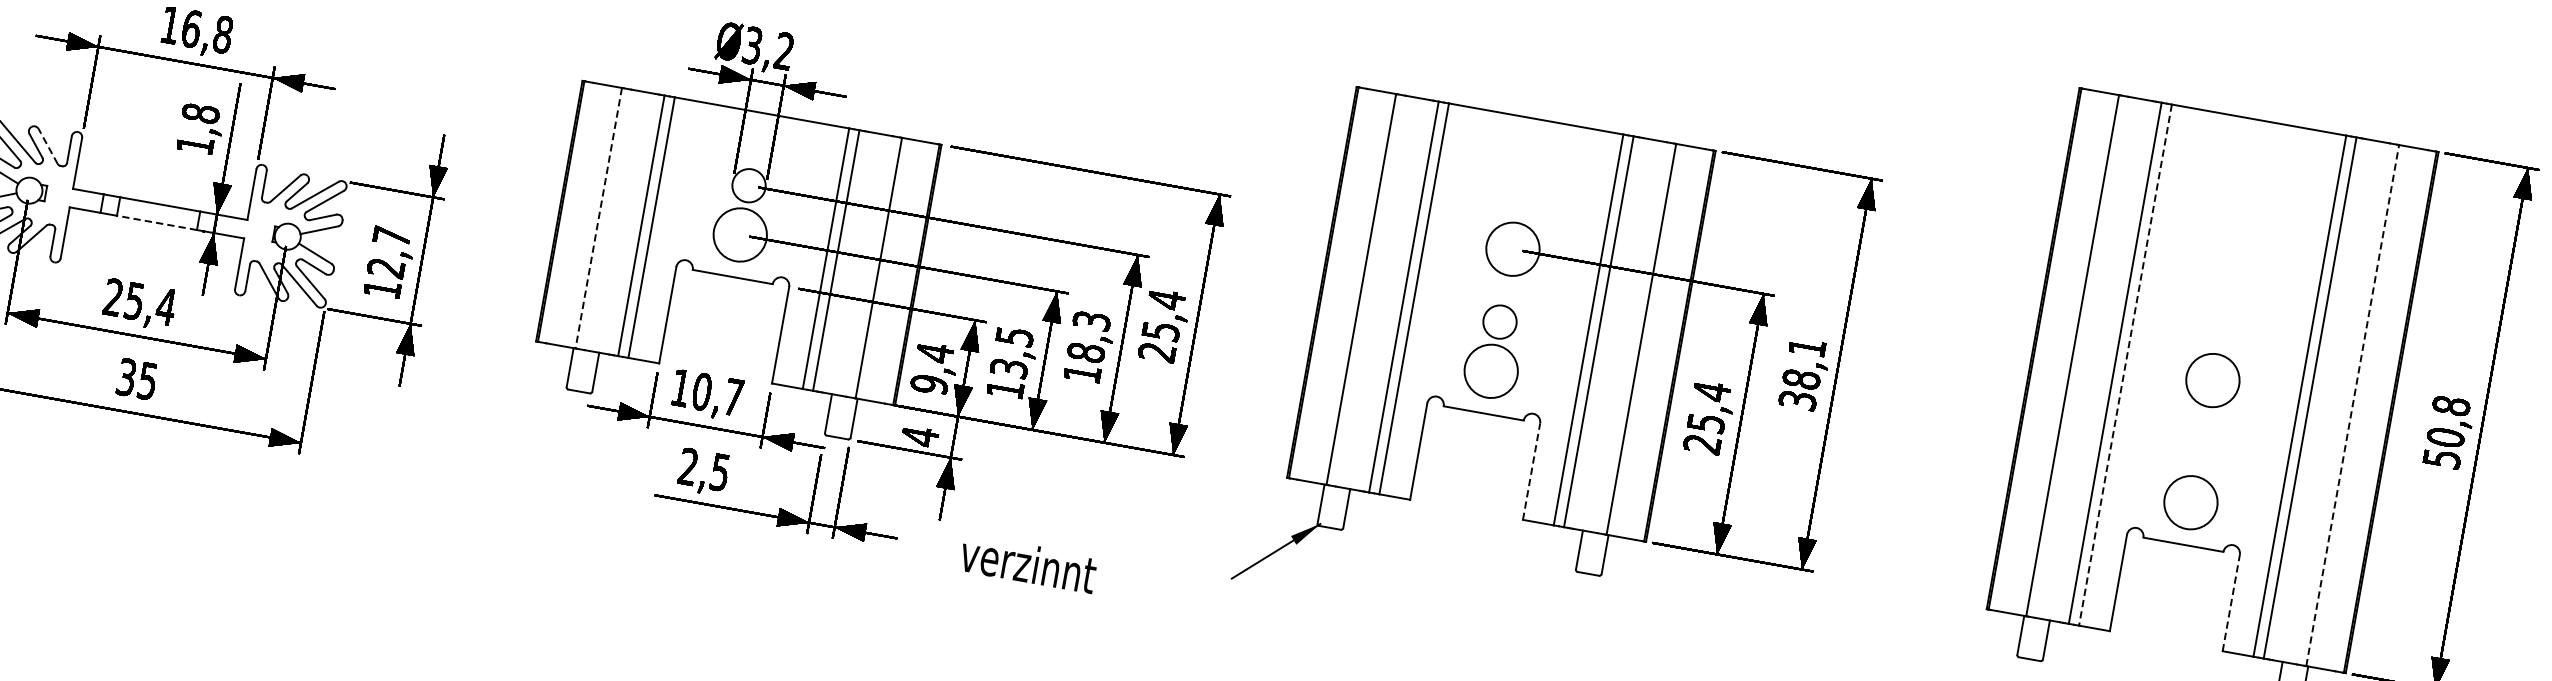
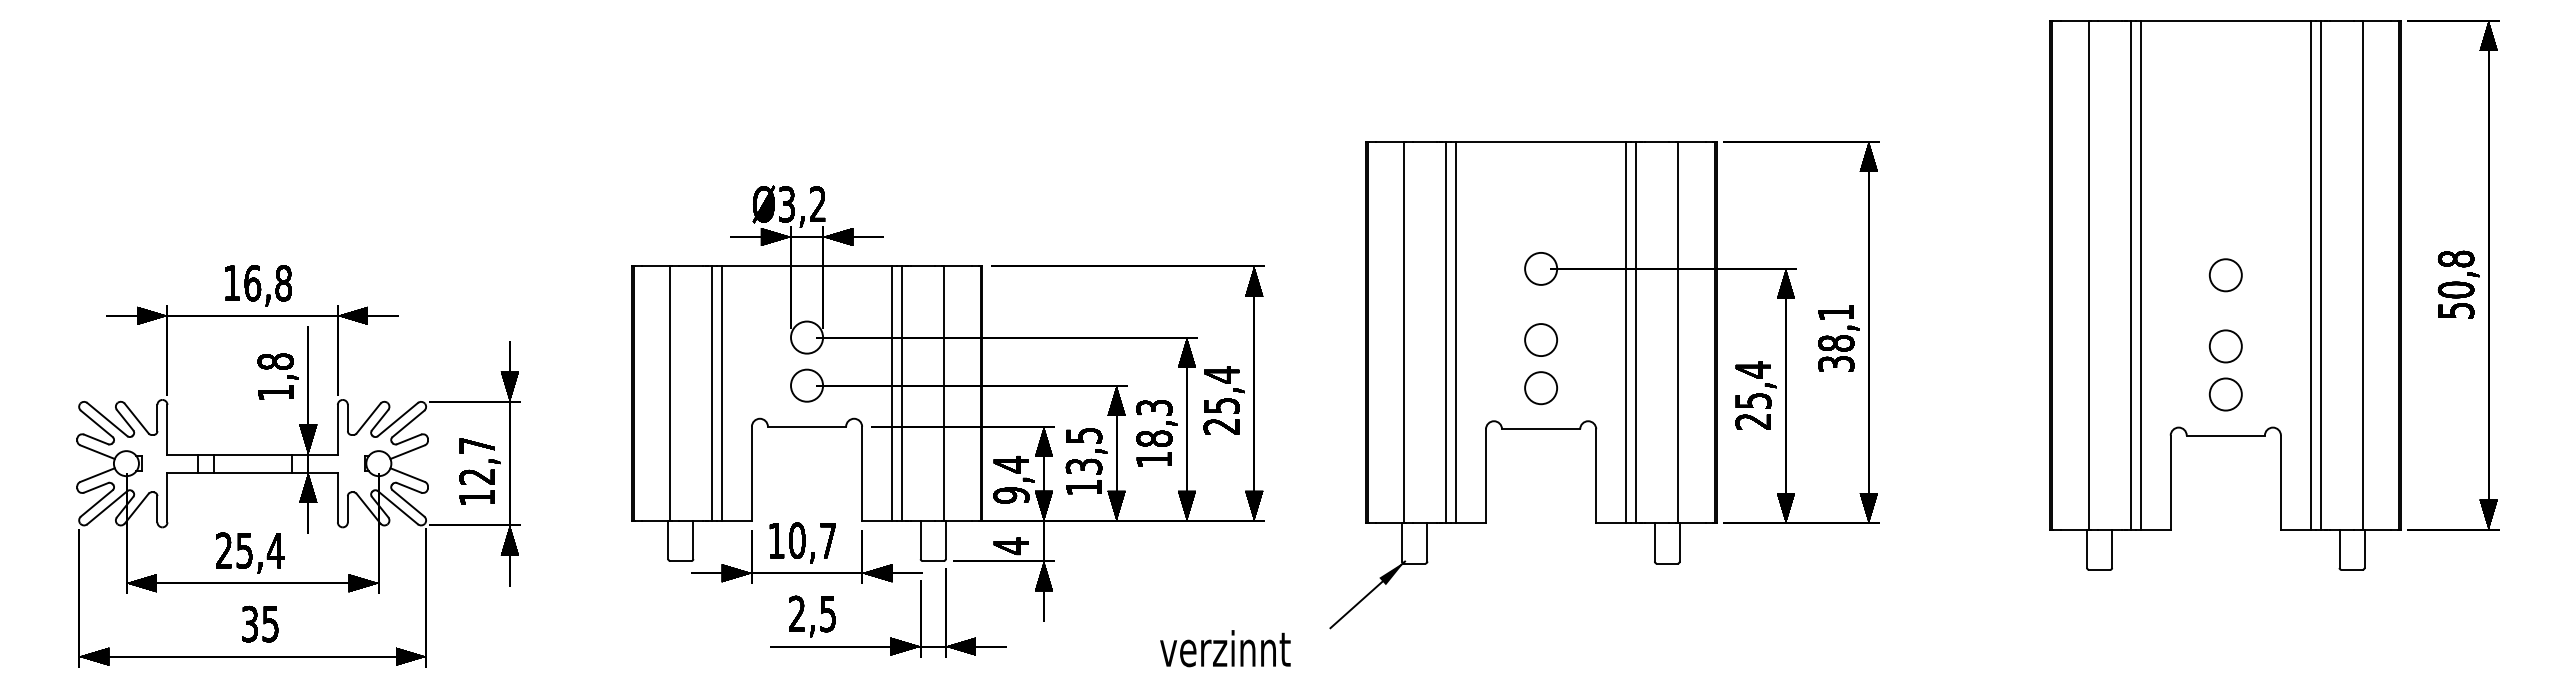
line: (47, 146) -> (136, 418), dashed -> solid
line: (598, 219) -> (670, 394), dashed -> solid
line: (156, 222) -> (252, 472), dashed -> solid
circle: (740, 234) -> (807, 385), size x0.62
circle: (1513, 248) -> (1541, 268), size x0.62
line: (2125, 365) -> (2140, 275), dashed -> solid
circle: (1491, 371) -> (1541, 388), size x0.62
circle: (2212, 380) -> (2225, 275), size x0.62
line: (2352, 405) -> (2362, 275), dashed -> solid
circle: (2199, 453) -> (2225, 346), added
line: (1531, 470) -> (1596, 475), dashed -> solid
circle: (2190, 502) -> (2225, 394), size x0.62
text: (1028, 563) -> (1225, 648), moved
line: (2230, 602) -> (2280, 482), dashed -> solid

